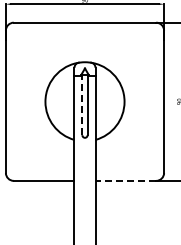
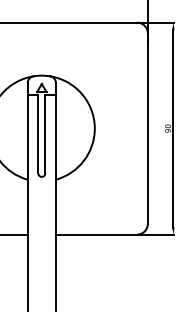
line: (82, 105) -> (38, 133), dashed -> solid
line: (125, 180) -> (96, 234), dashed -> solid

